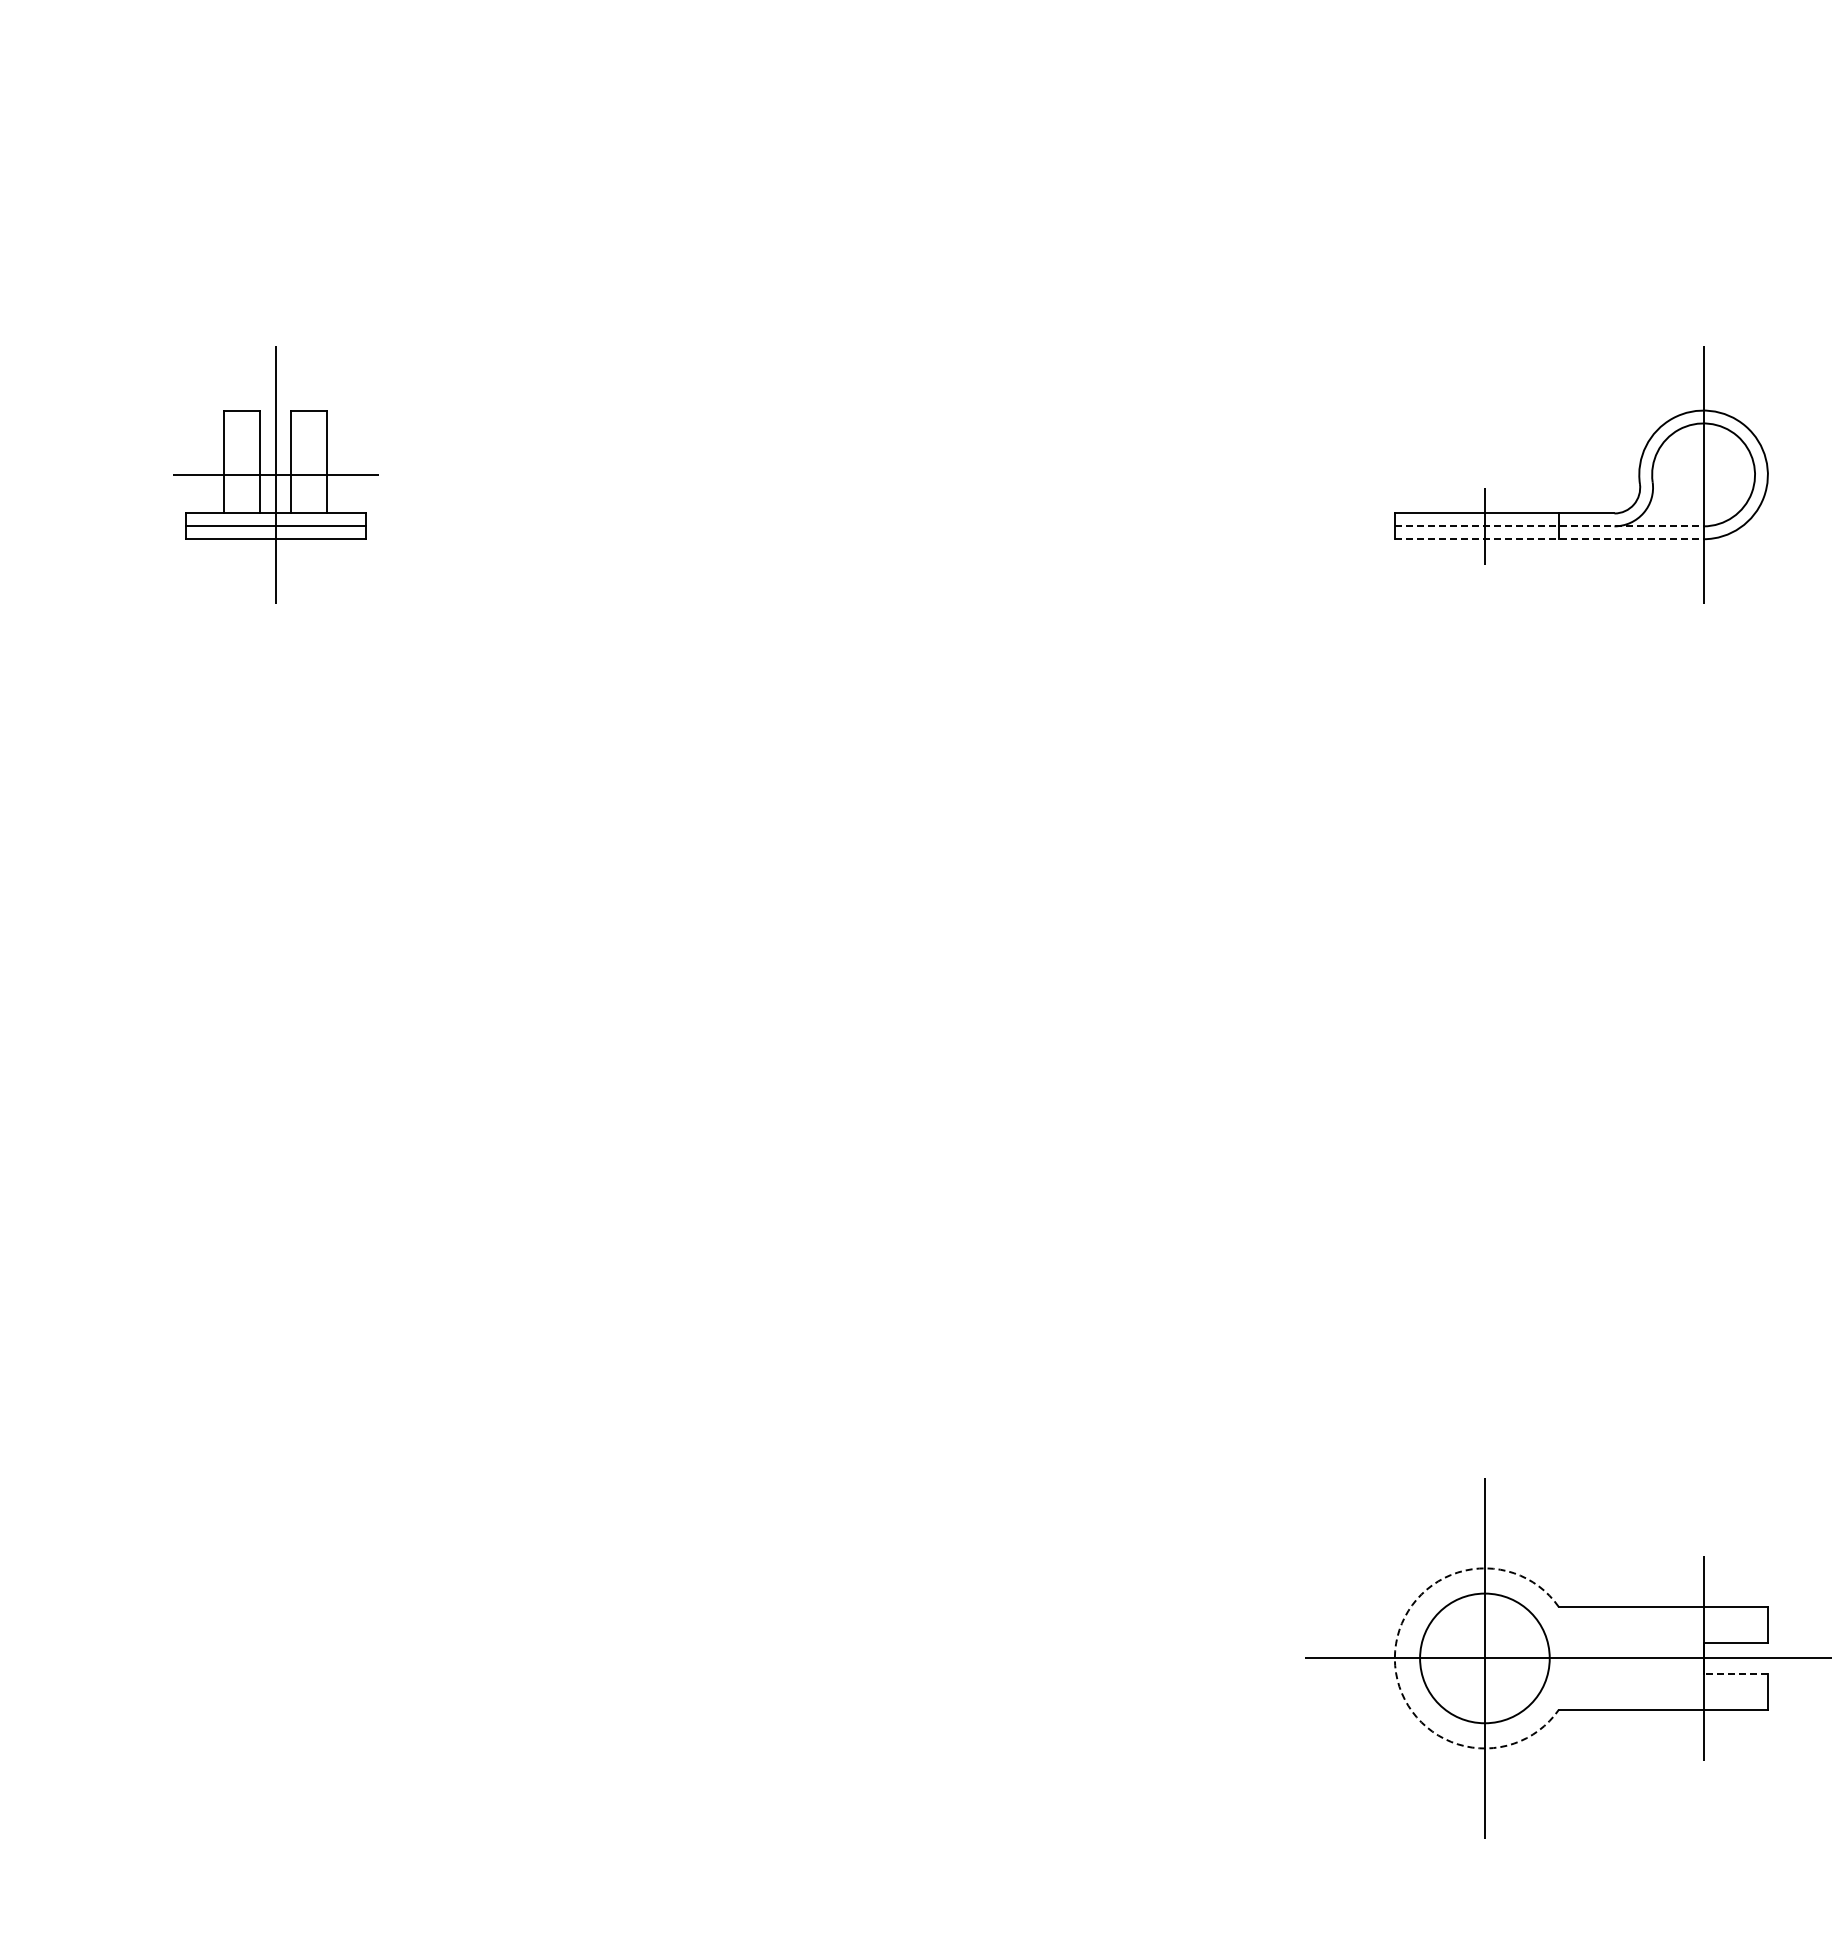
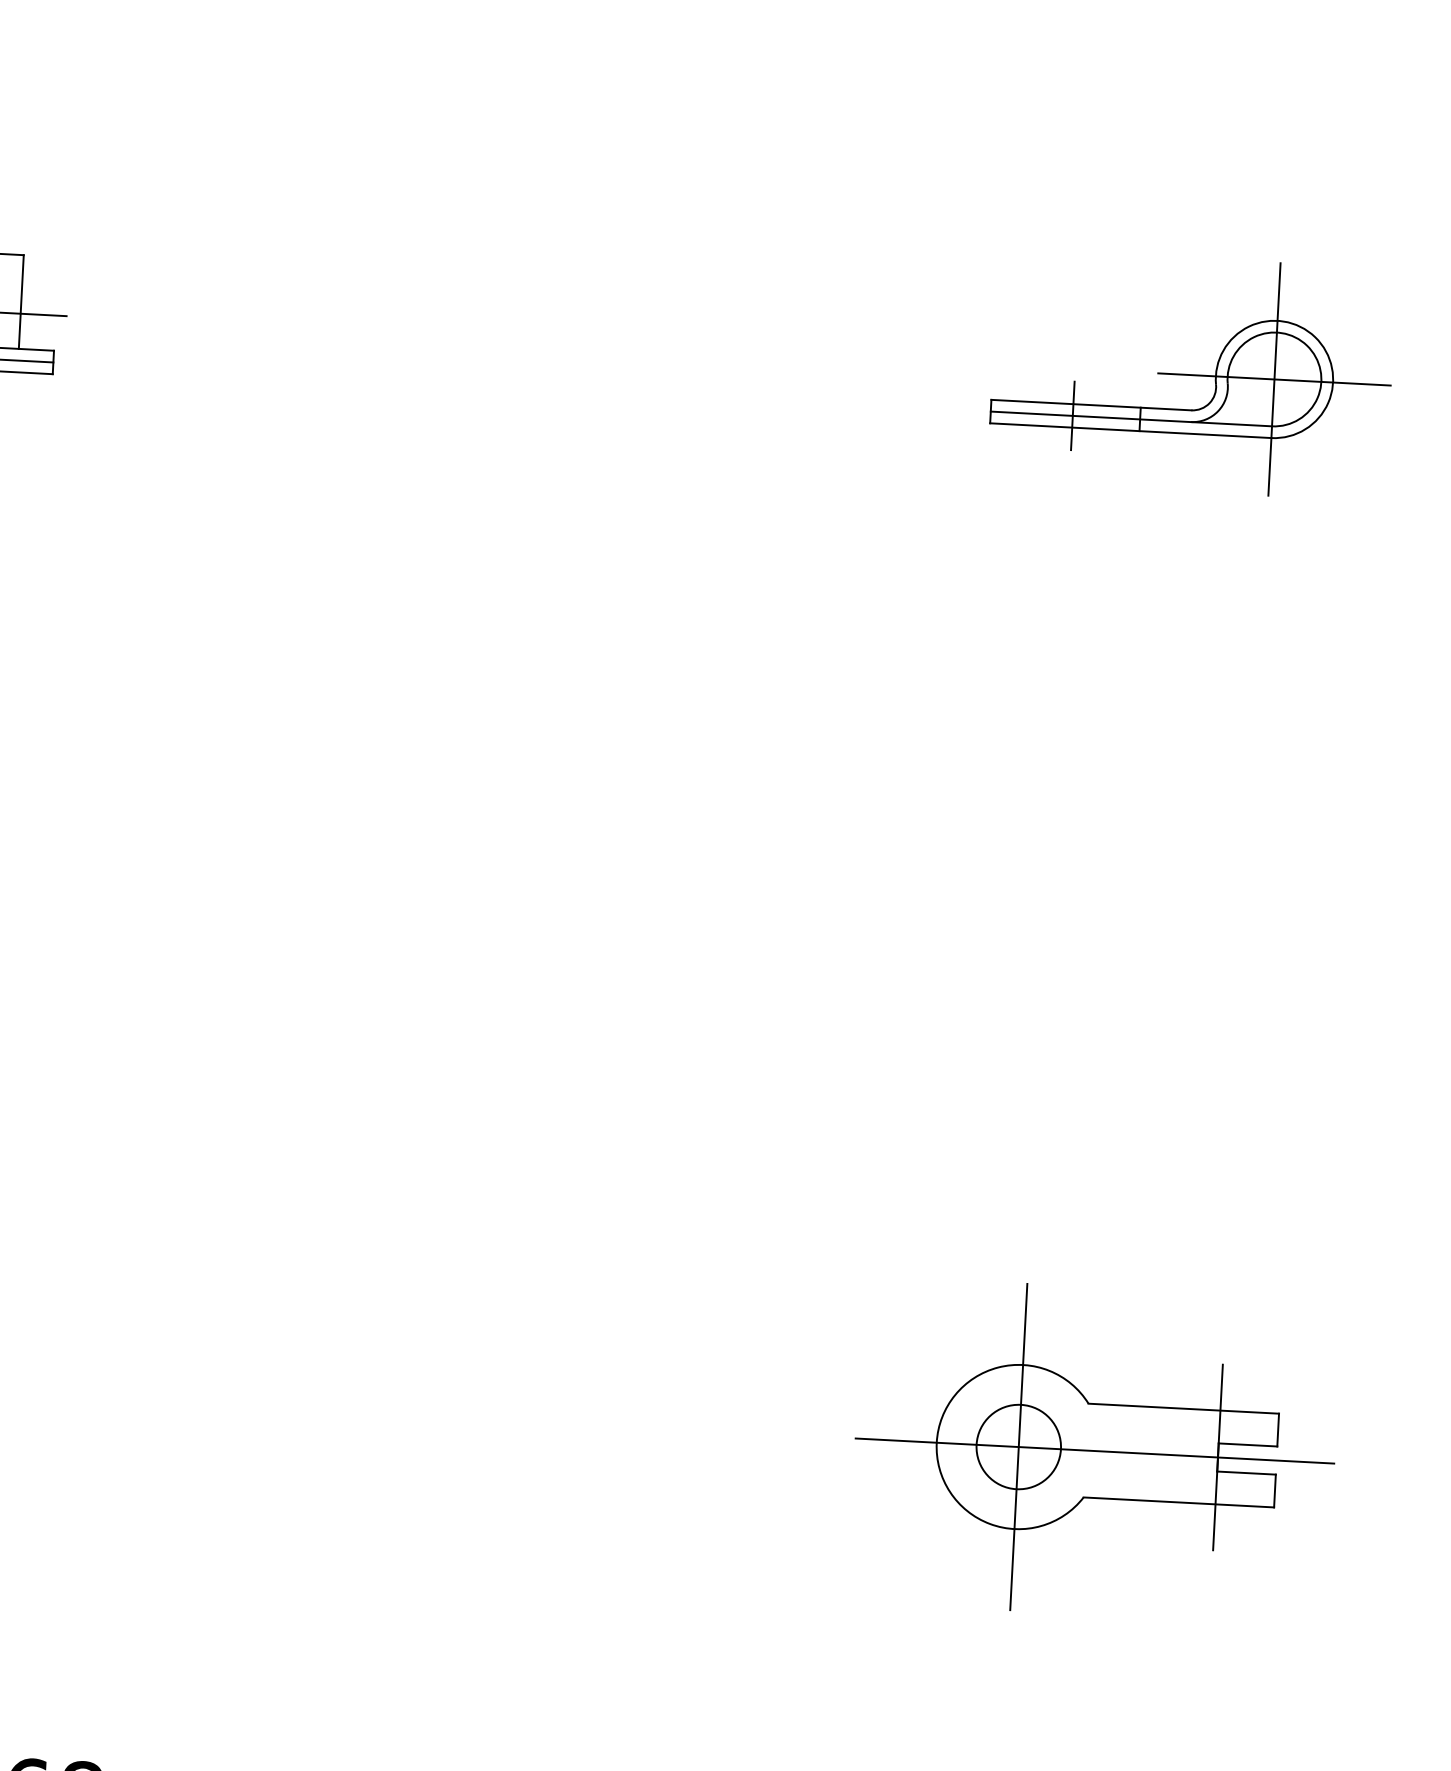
line: (1703, 474) -> (1274, 379), added
line: (1549, 526) -> (1131, 419), dashed -> solid
line: (1549, 539) -> (1131, 430), dashed -> solid
arc: (1394, 1658) -> (936, 1442), dashed -> solid
circle: (1484, 1658) -> (1018, 1447), size x0.71
line: (1735, 1673) -> (1246, 1472), dashed -> solid

